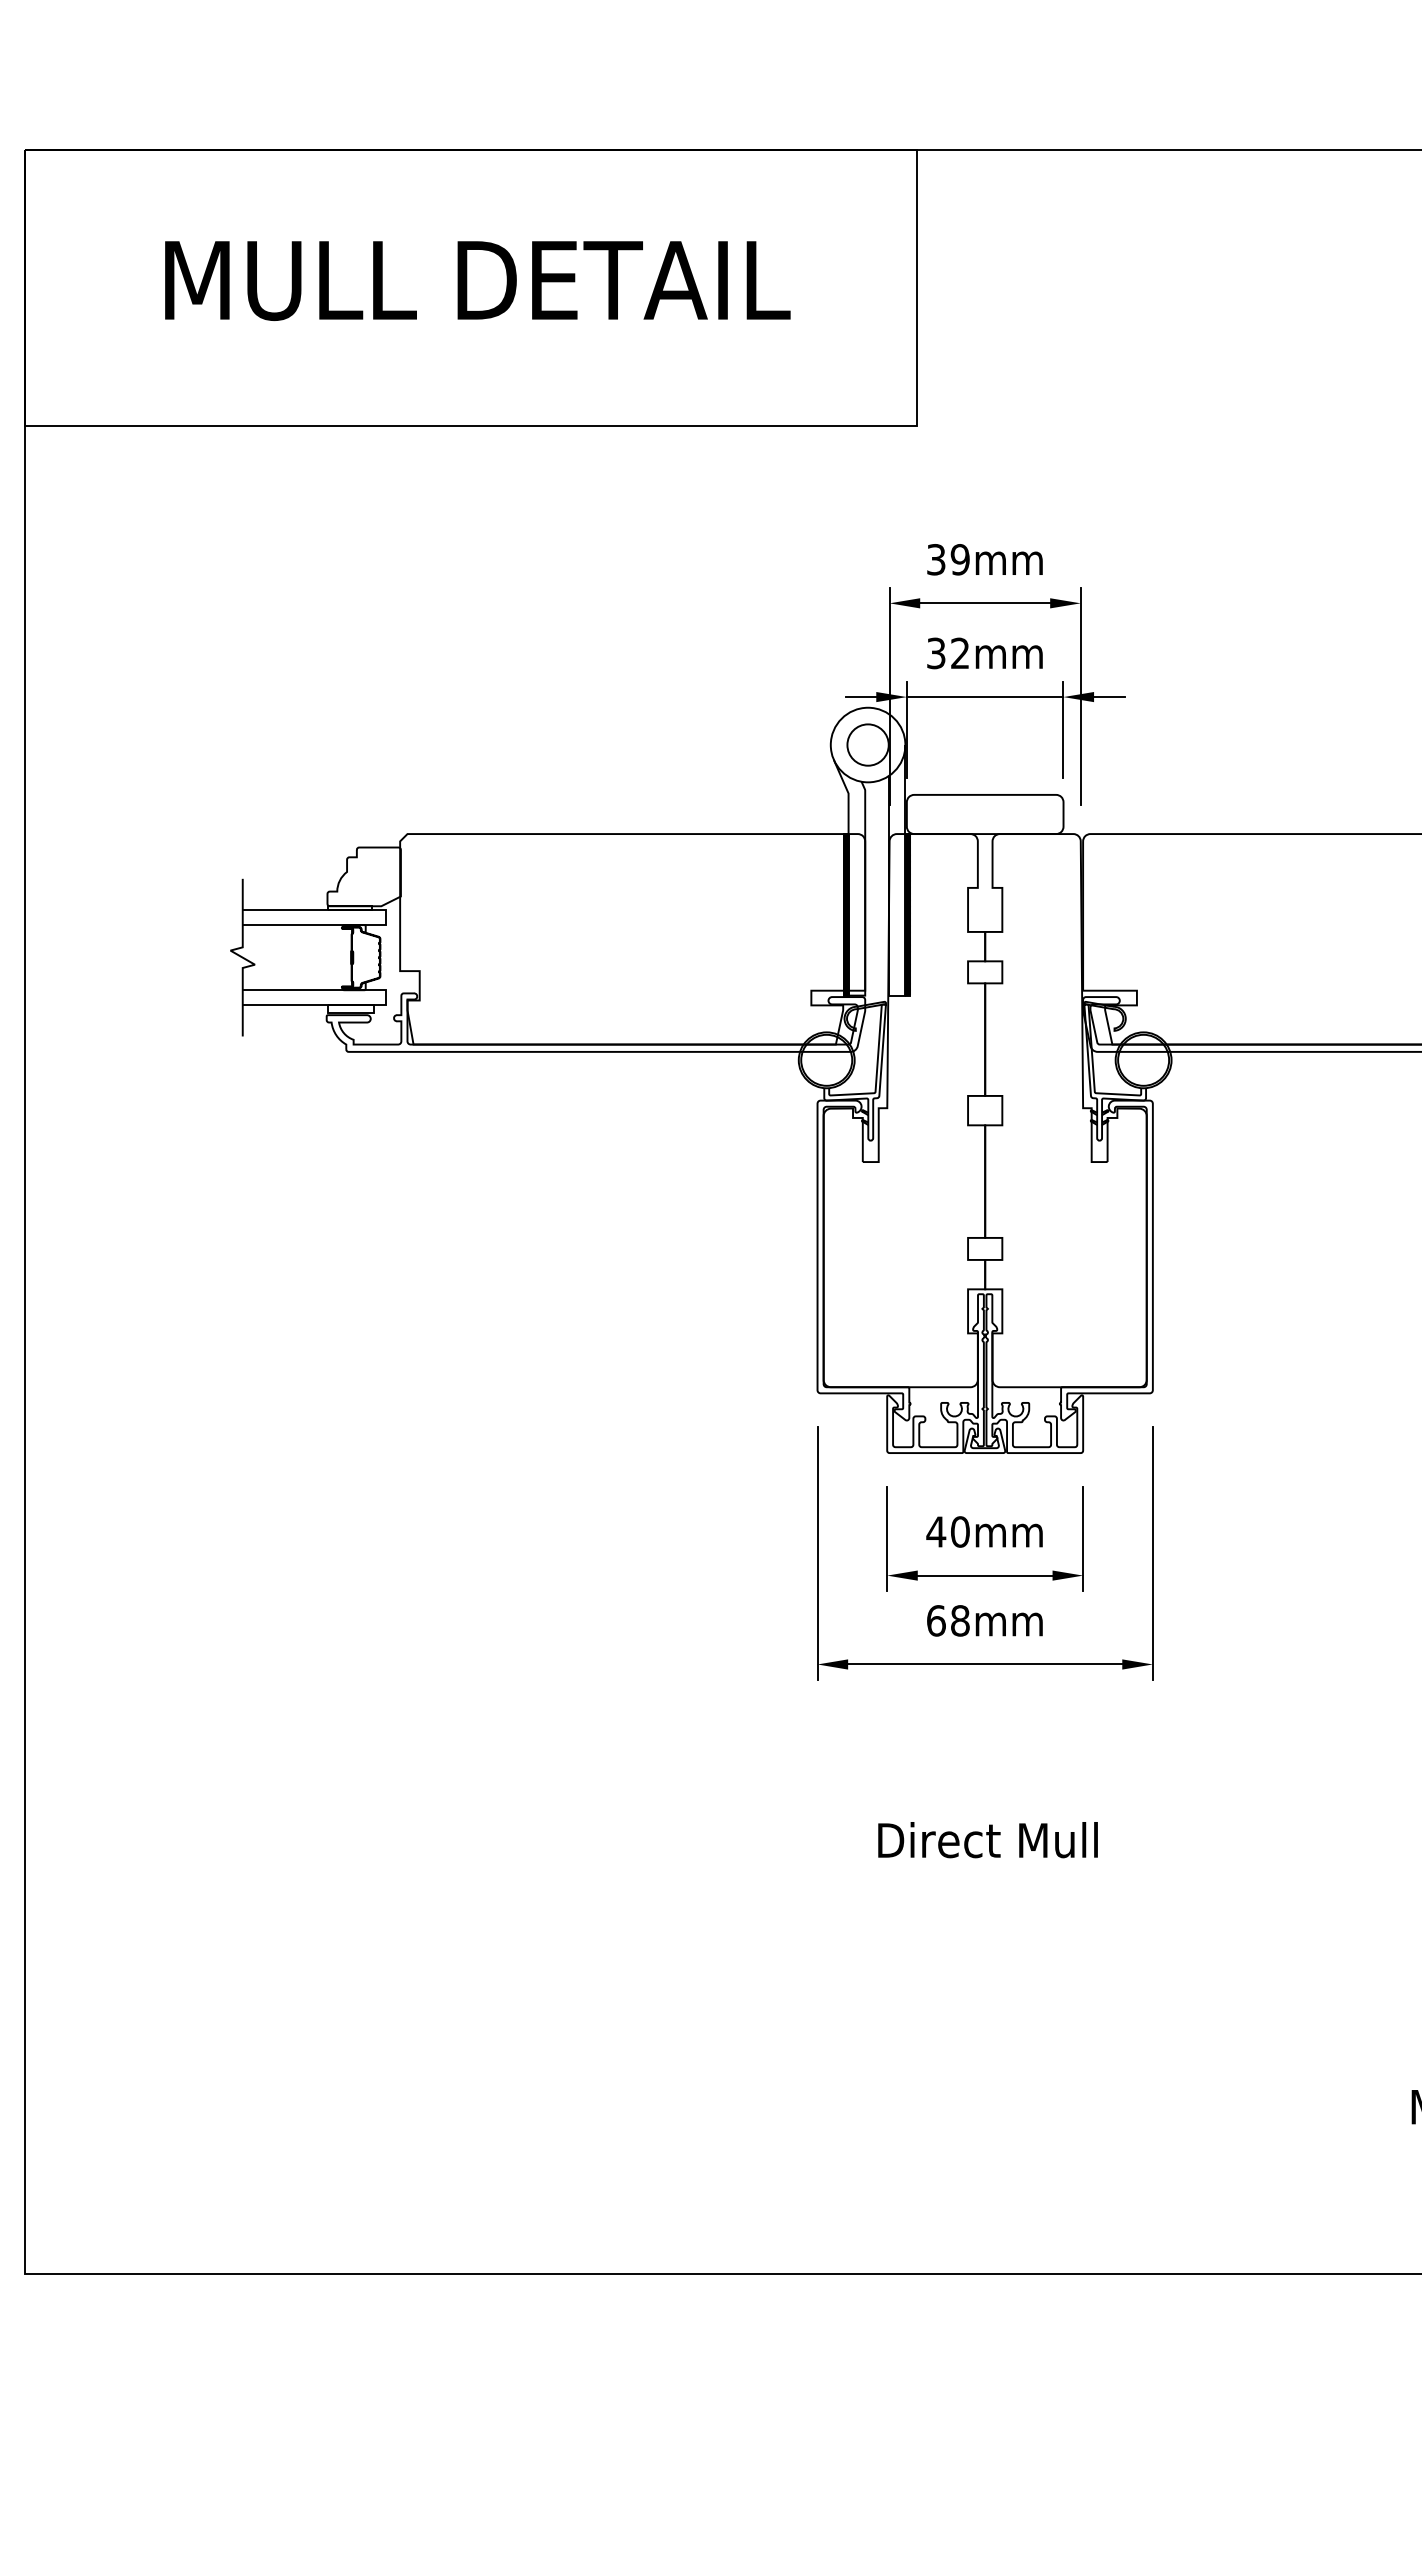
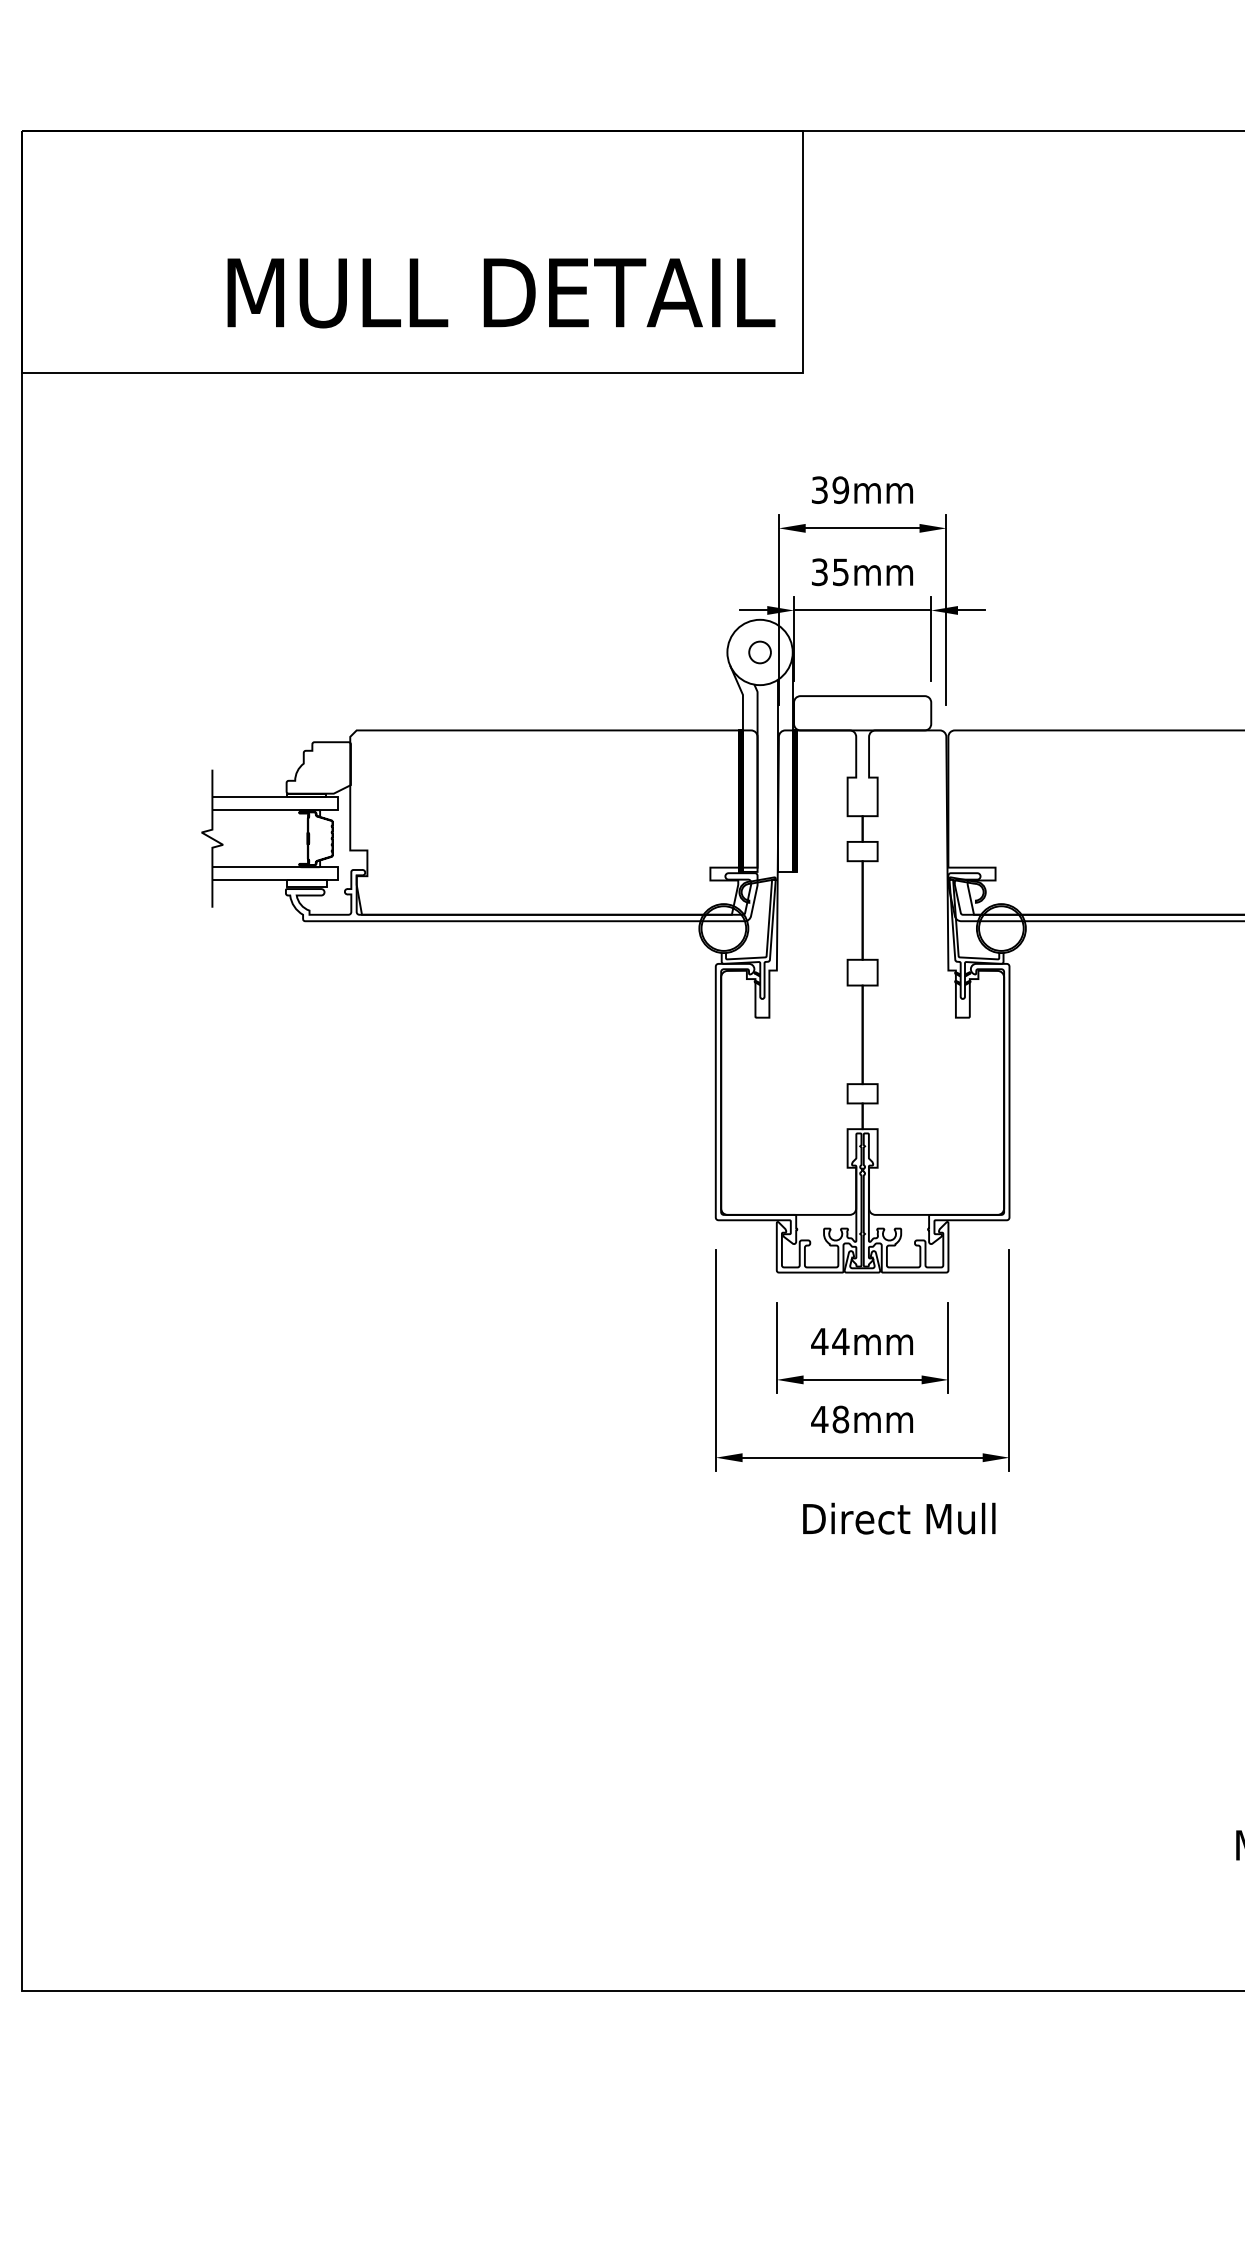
text: (477, 280) -> (501, 292), moved
text: (960, 653) -> (841, 572), 32mm -> 35mm
circle: (867, 744) -> (759, 652), size x0.6
text: (960, 1531) -> (841, 1341), 40mm -> 44mm
text: (936, 1620) -> (819, 1419), 68mm -> 48mm
text: (987, 1840) -> (898, 1519), moved

